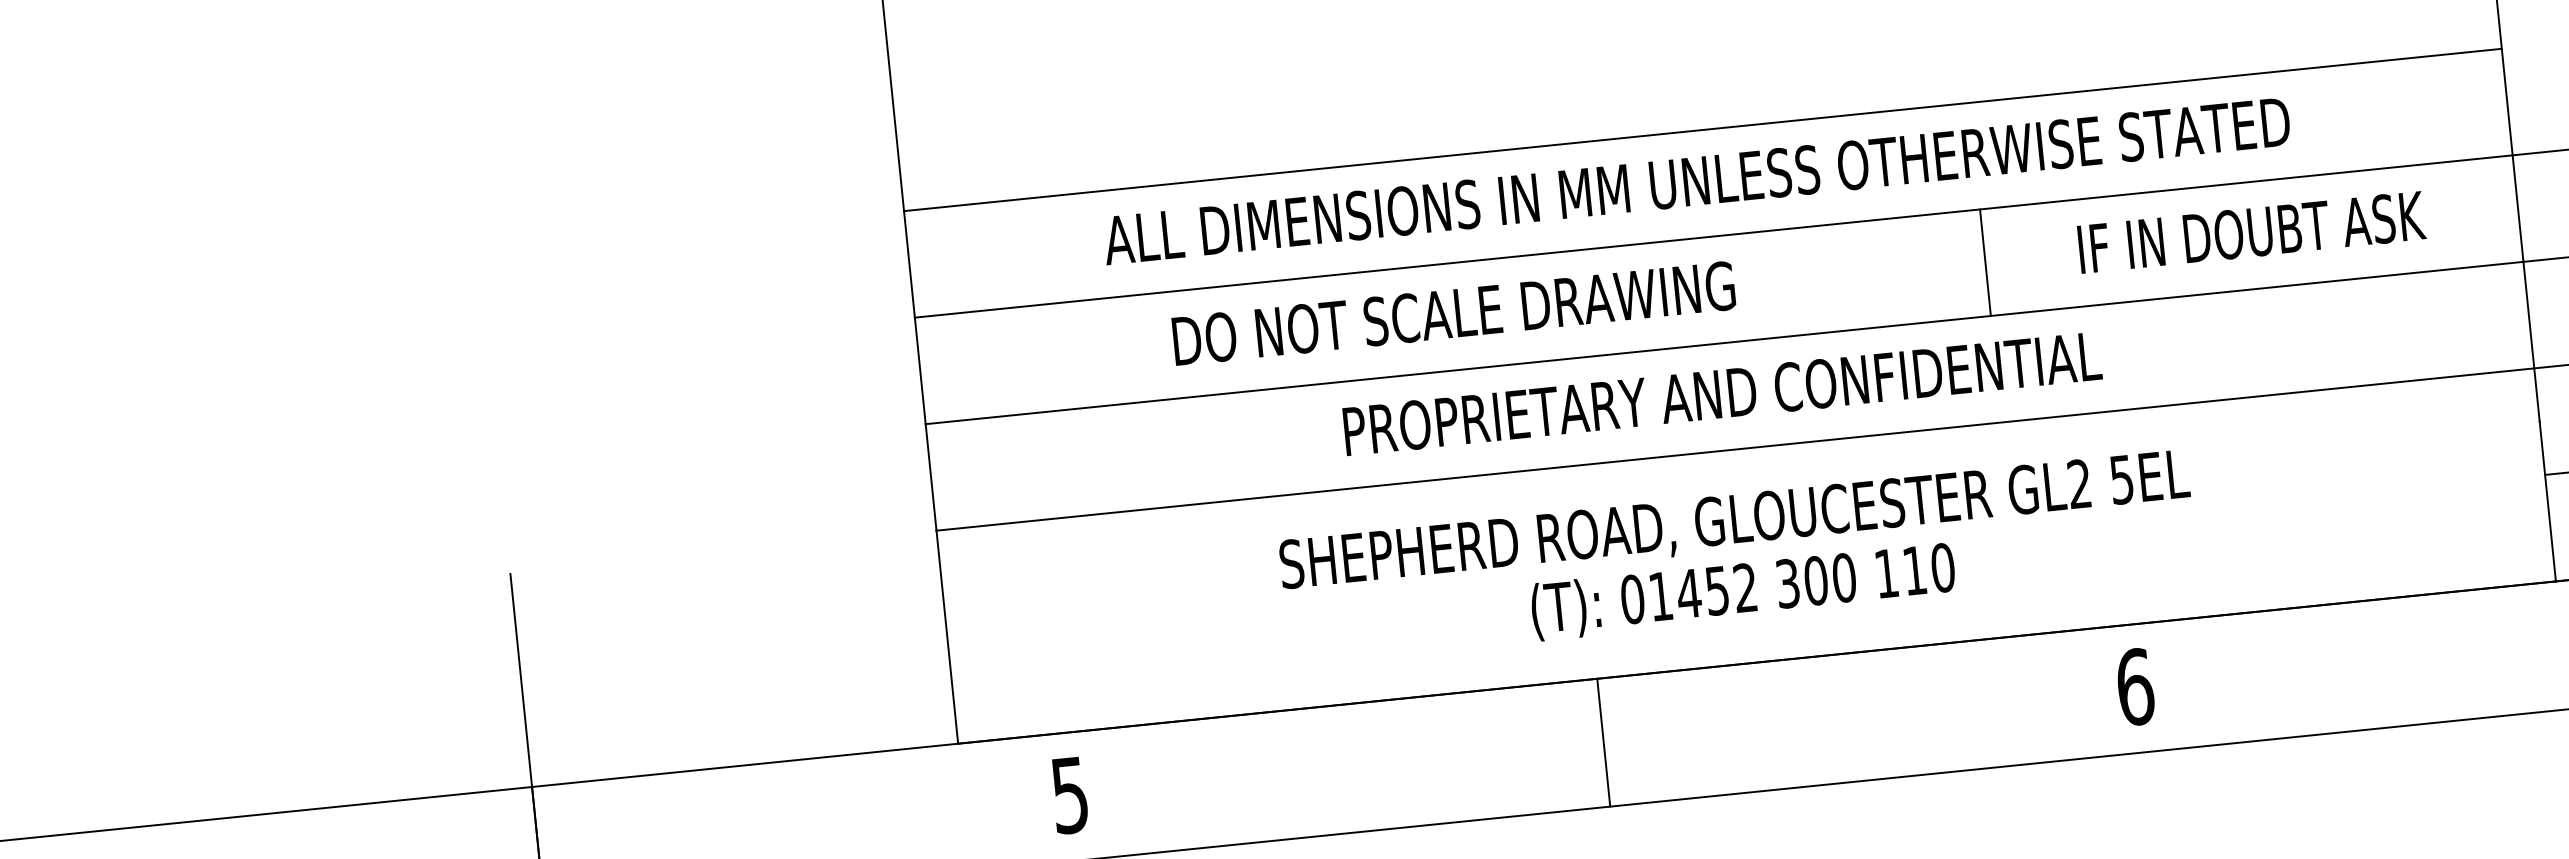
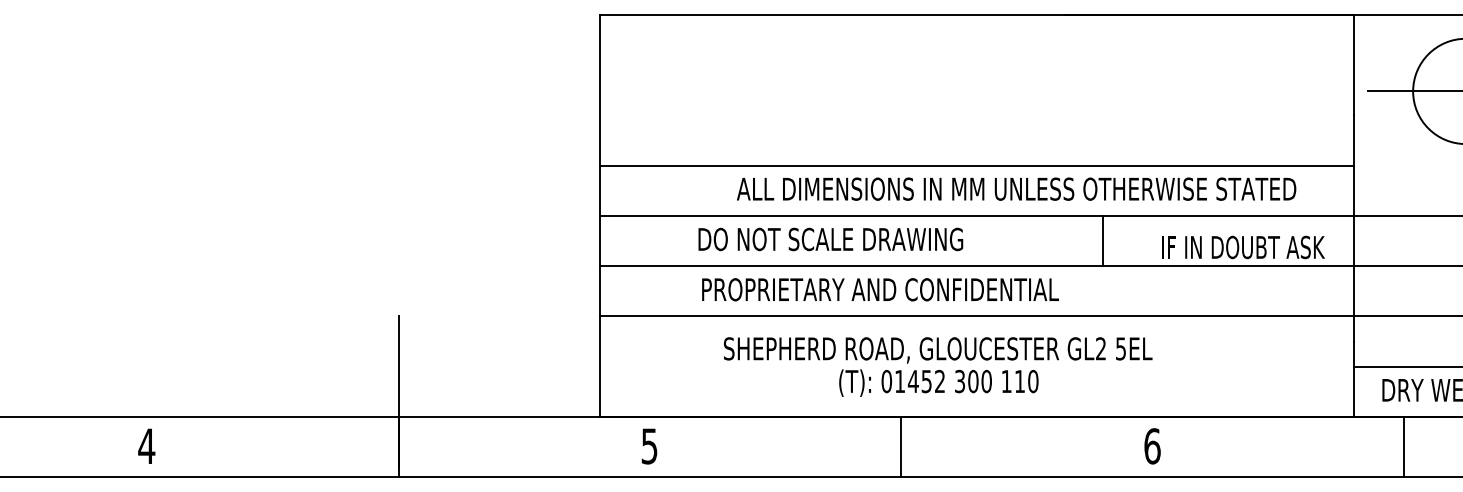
text: (1696, 179) -> (1016, 188), moved
text: (2251, 232) -> (1243, 247), moved
text: (1453, 313) -> (830, 239), moved
text: (1722, 393) -> (880, 289), moved
text: (1739, 556) -> (938, 366), moved

